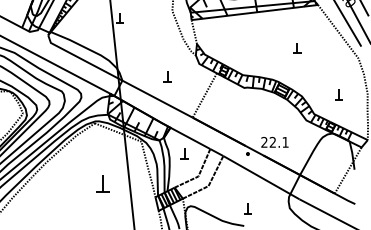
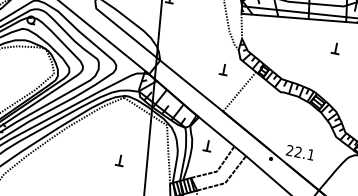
part: (297, 48) -> (336, 48), moved
part: (167, 76) -> (224, 68), moved
part: (102, 184) -> (119, 160), size x0.62

